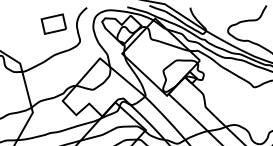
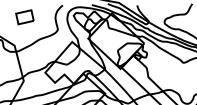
part: (53, 24) -> (24, 17), moved

